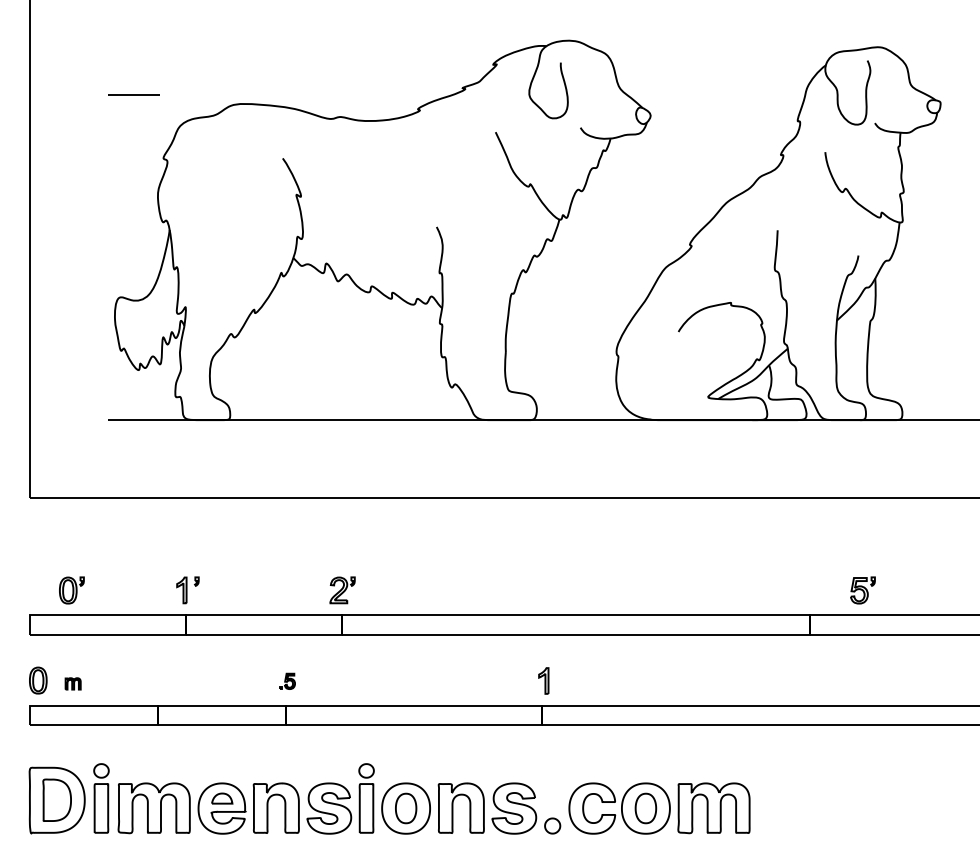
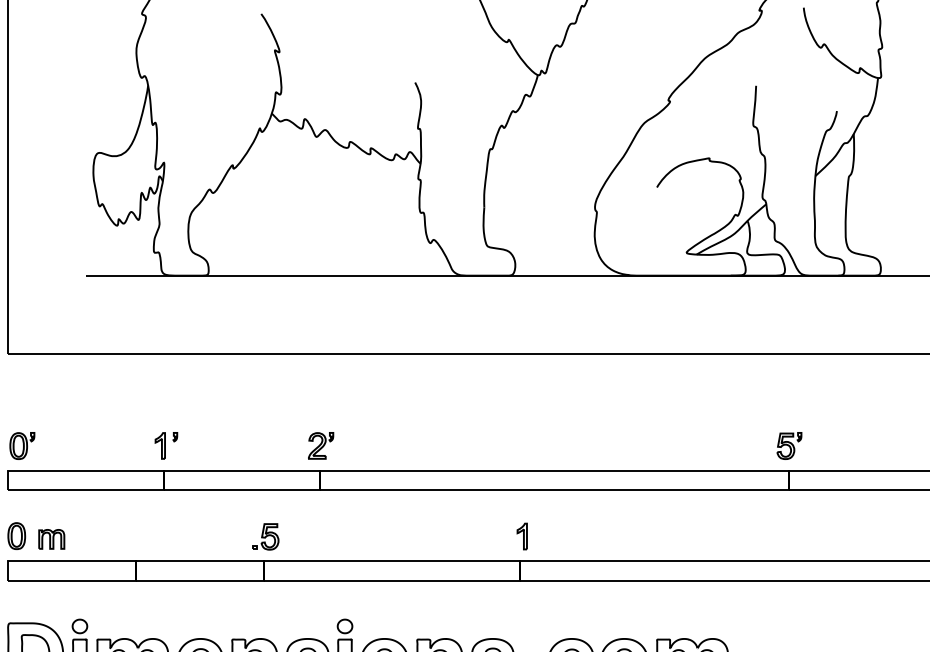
part: (71, 590) -> (21, 446), moved
part: (862, 590) -> (788, 446), moved
part: (287, 681) -> (265, 537), size x1.67
part: (72, 683) -> (50, 539), size x1.67

